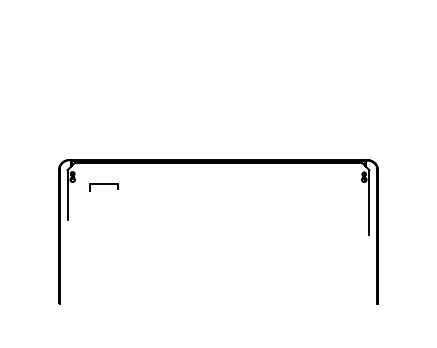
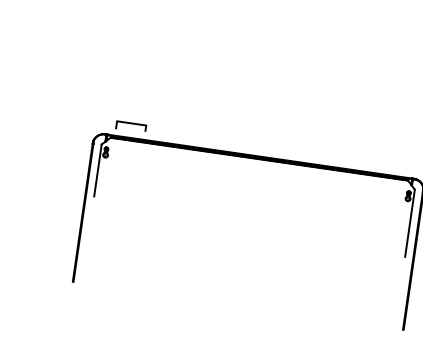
line: (103, 184) -> (131, 123), moved

